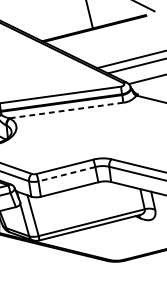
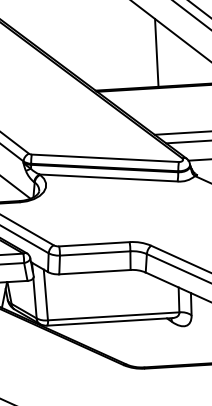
line: (66, 110) -> (108, 177), dashed -> solid
line: (66, 174) -> (94, 253), dashed -> solid

